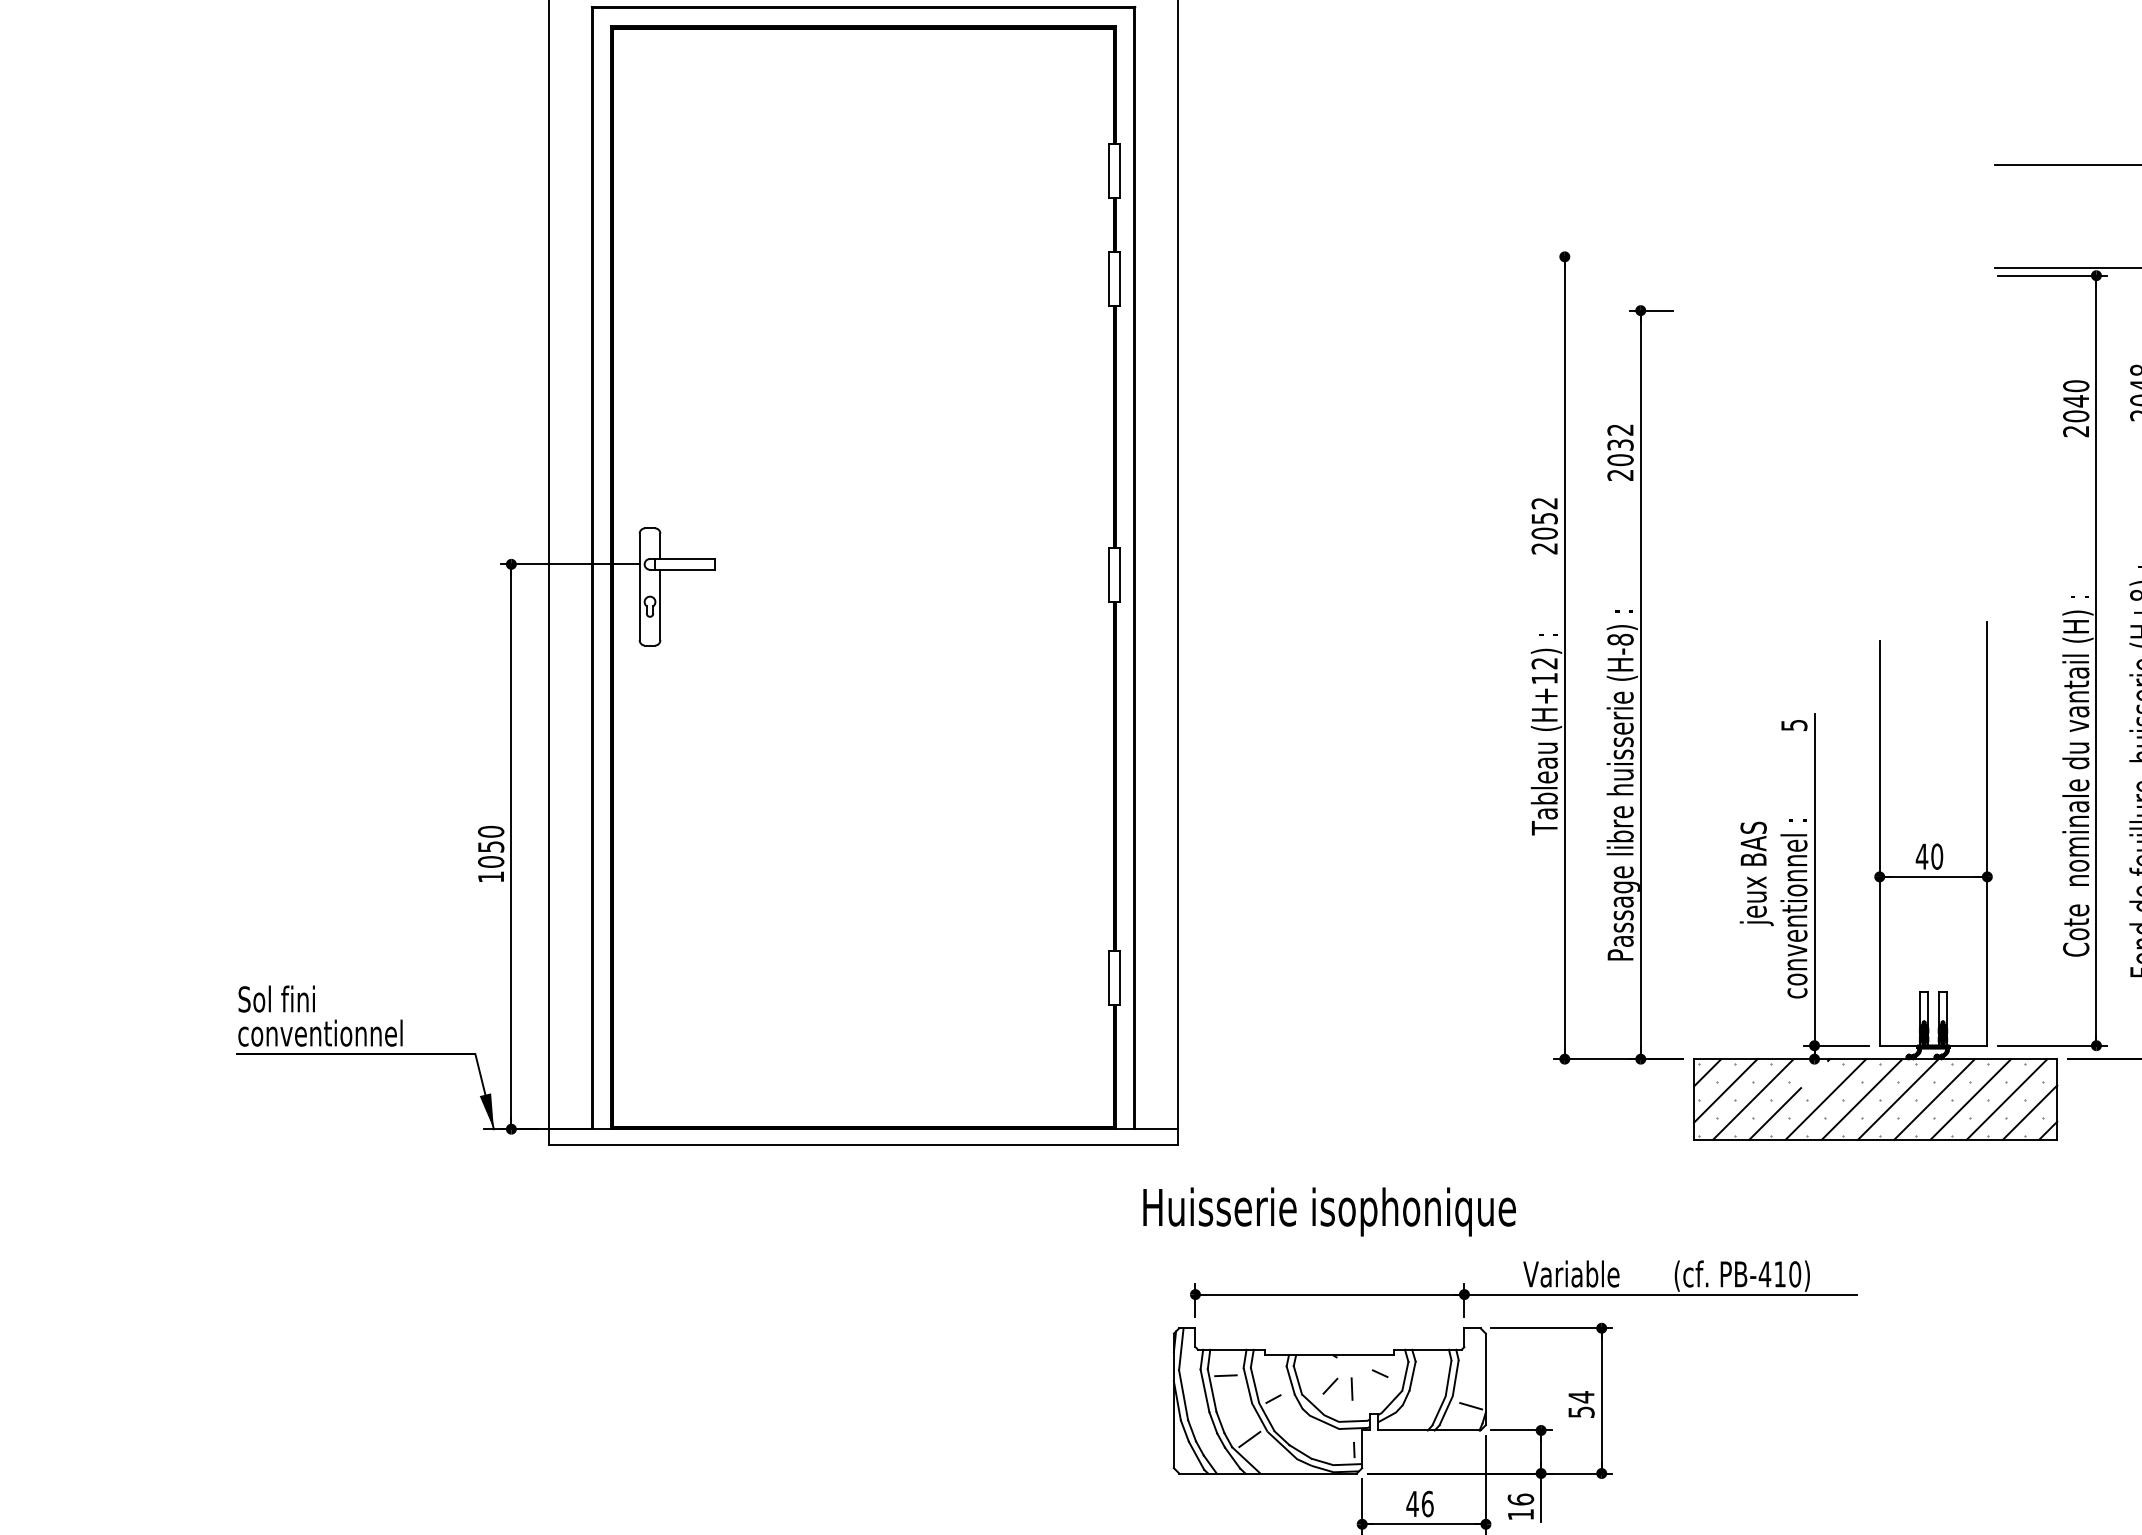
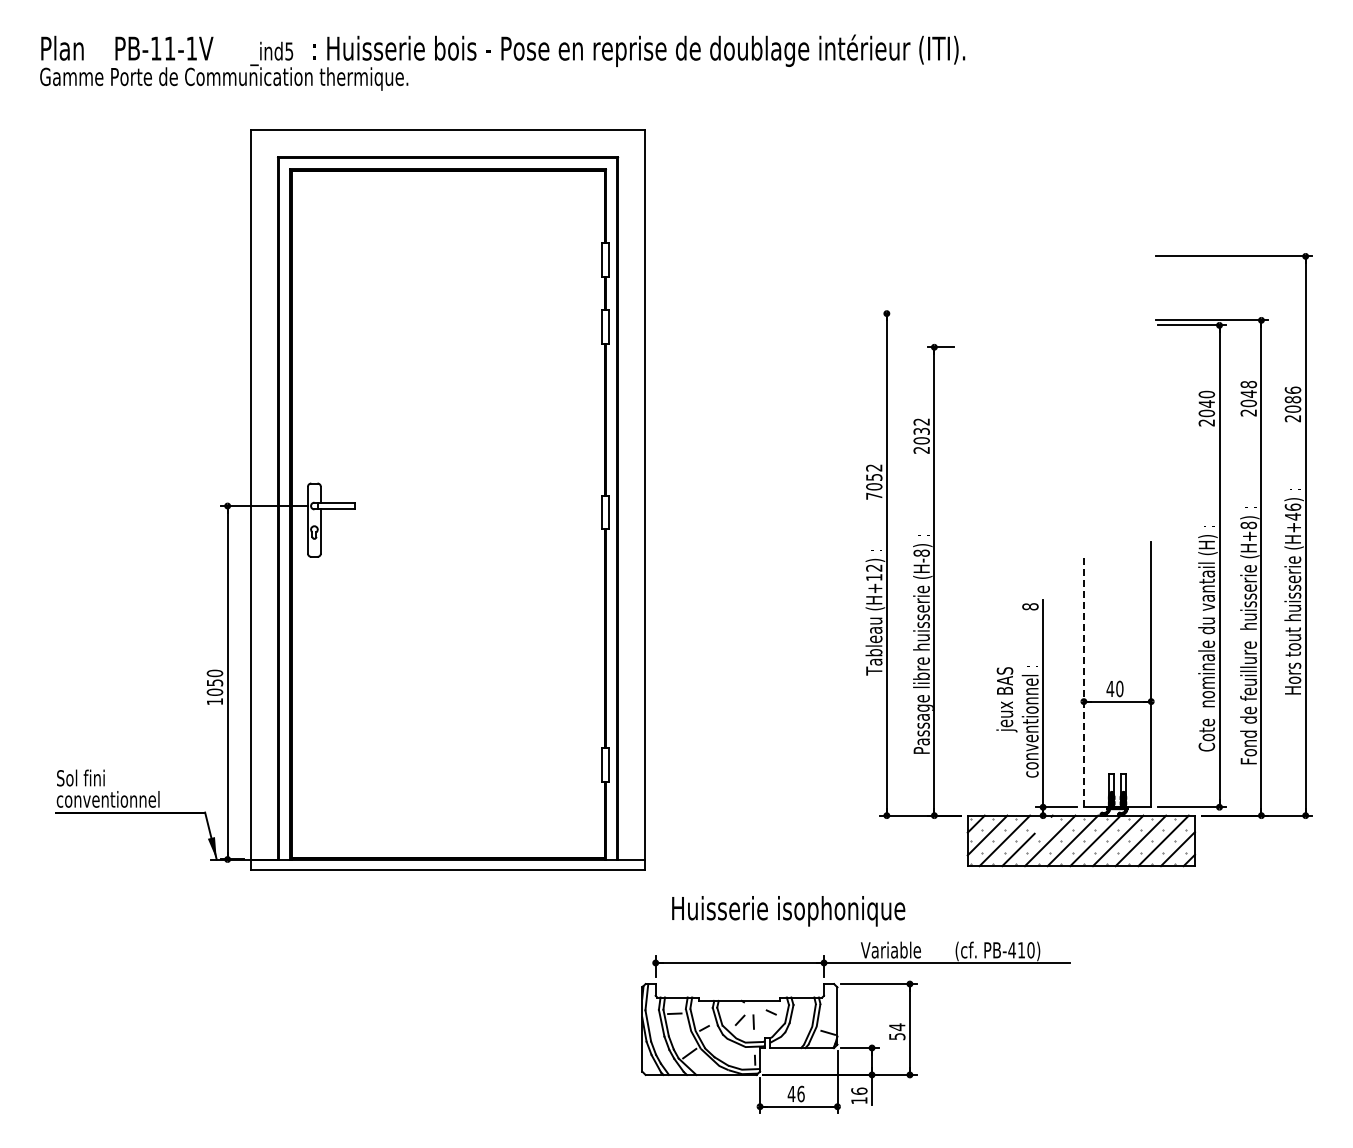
text: (1545, 547) -> (874, 495), 2052 -> 7052
text: (1794, 724) -> (1030, 606), 5 -> 8
line: (1879, 843) -> (1083, 680), solid -> dashed
text: (1329, 1212) -> (788, 911), moved

